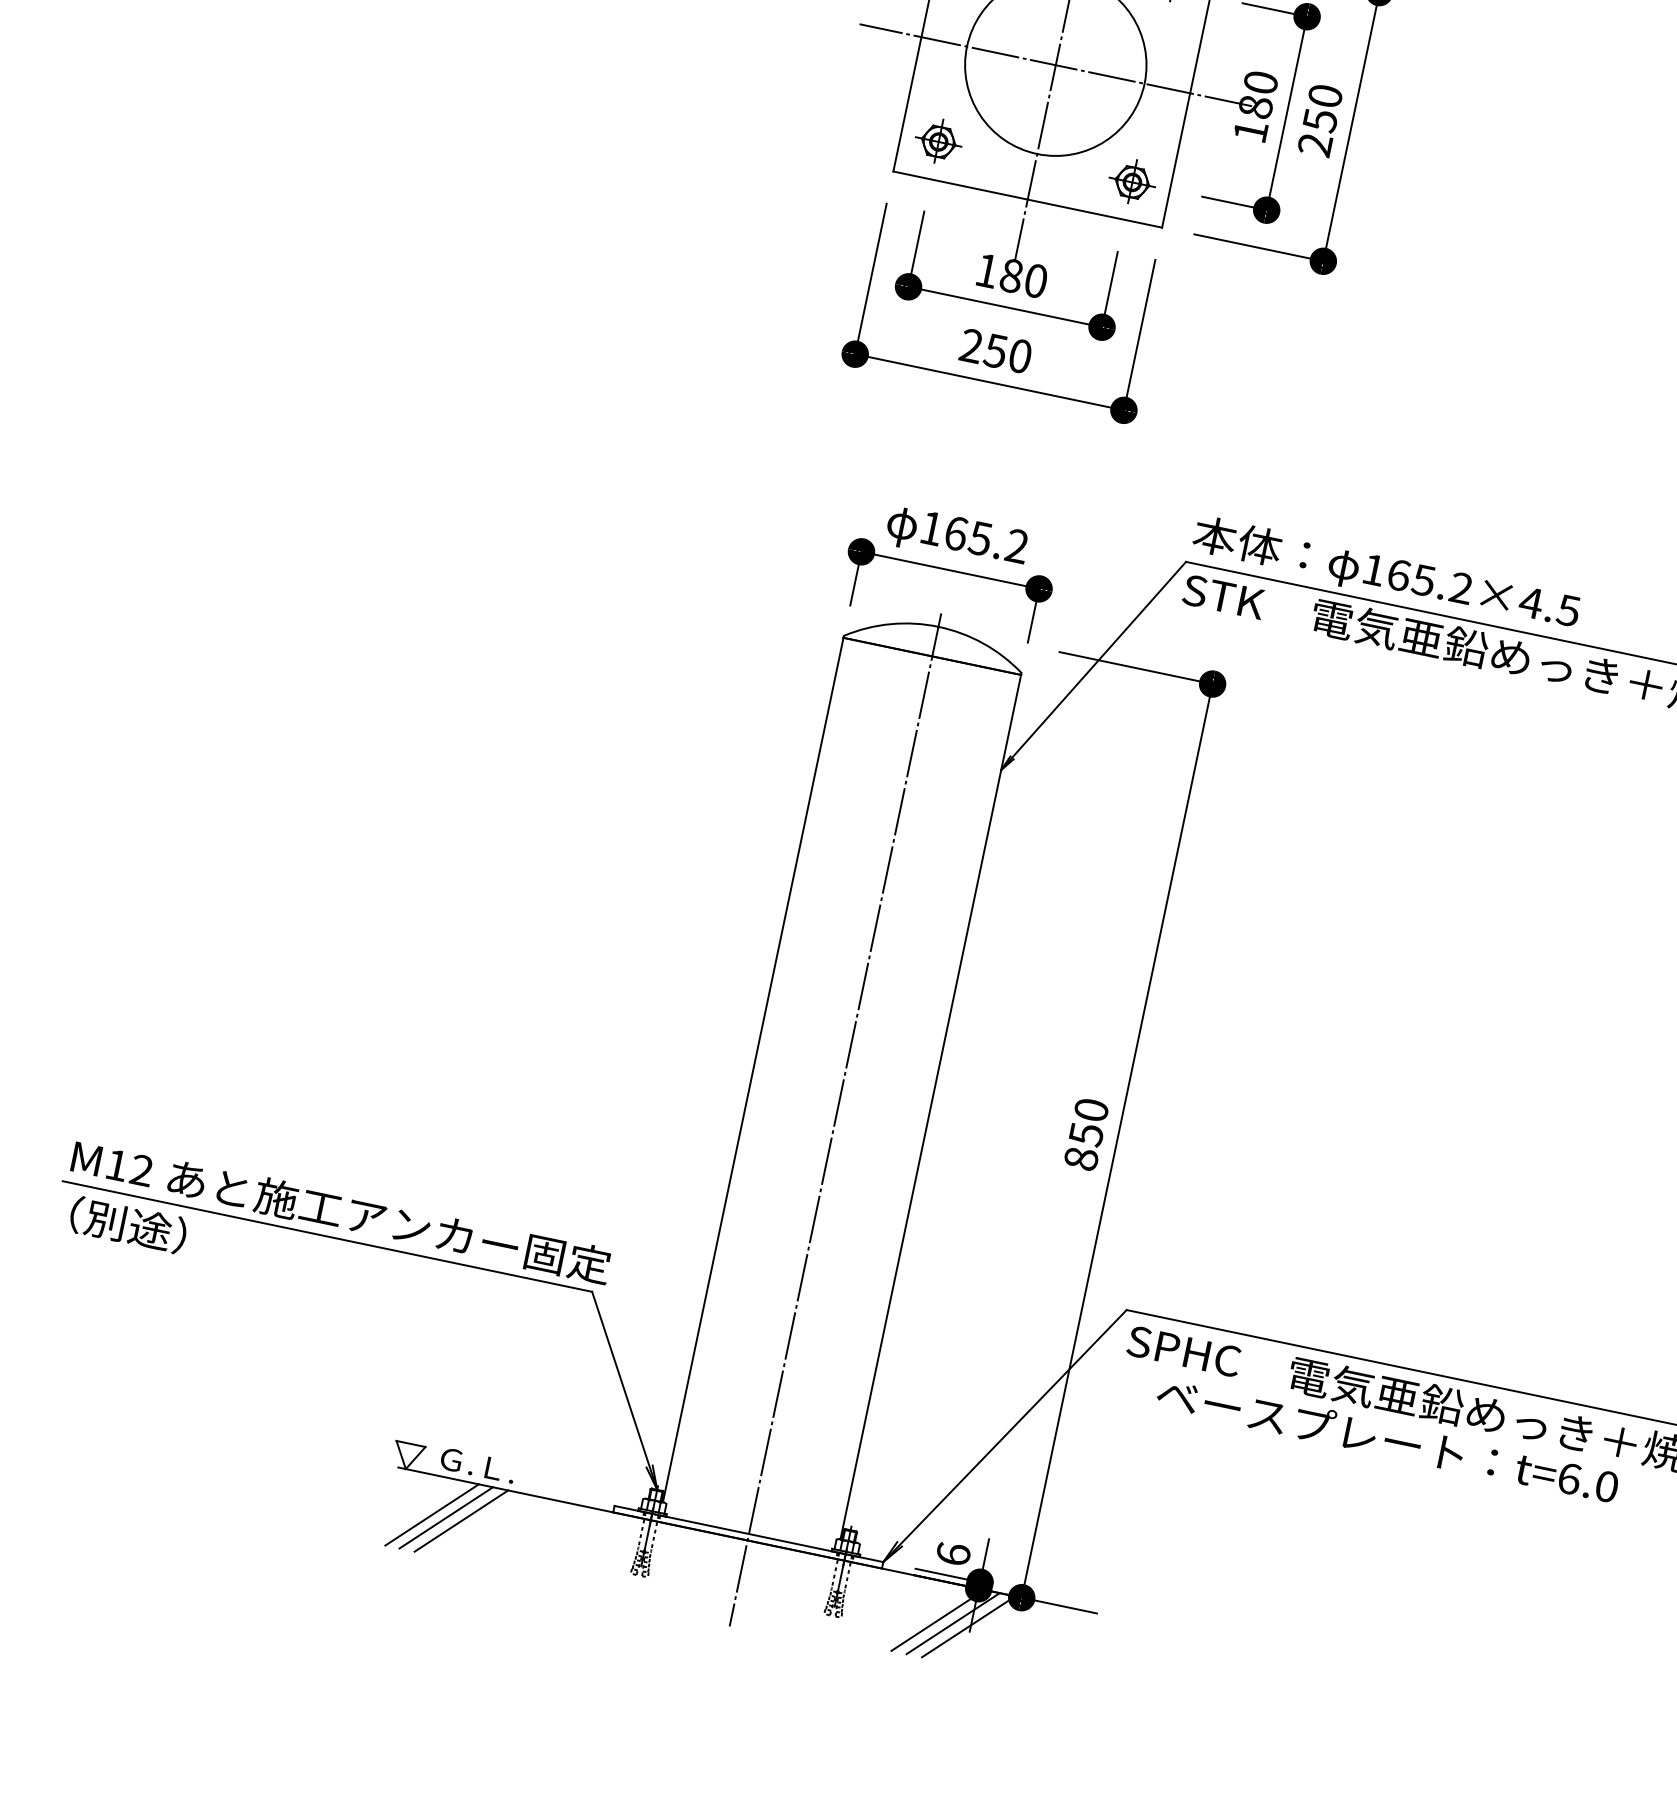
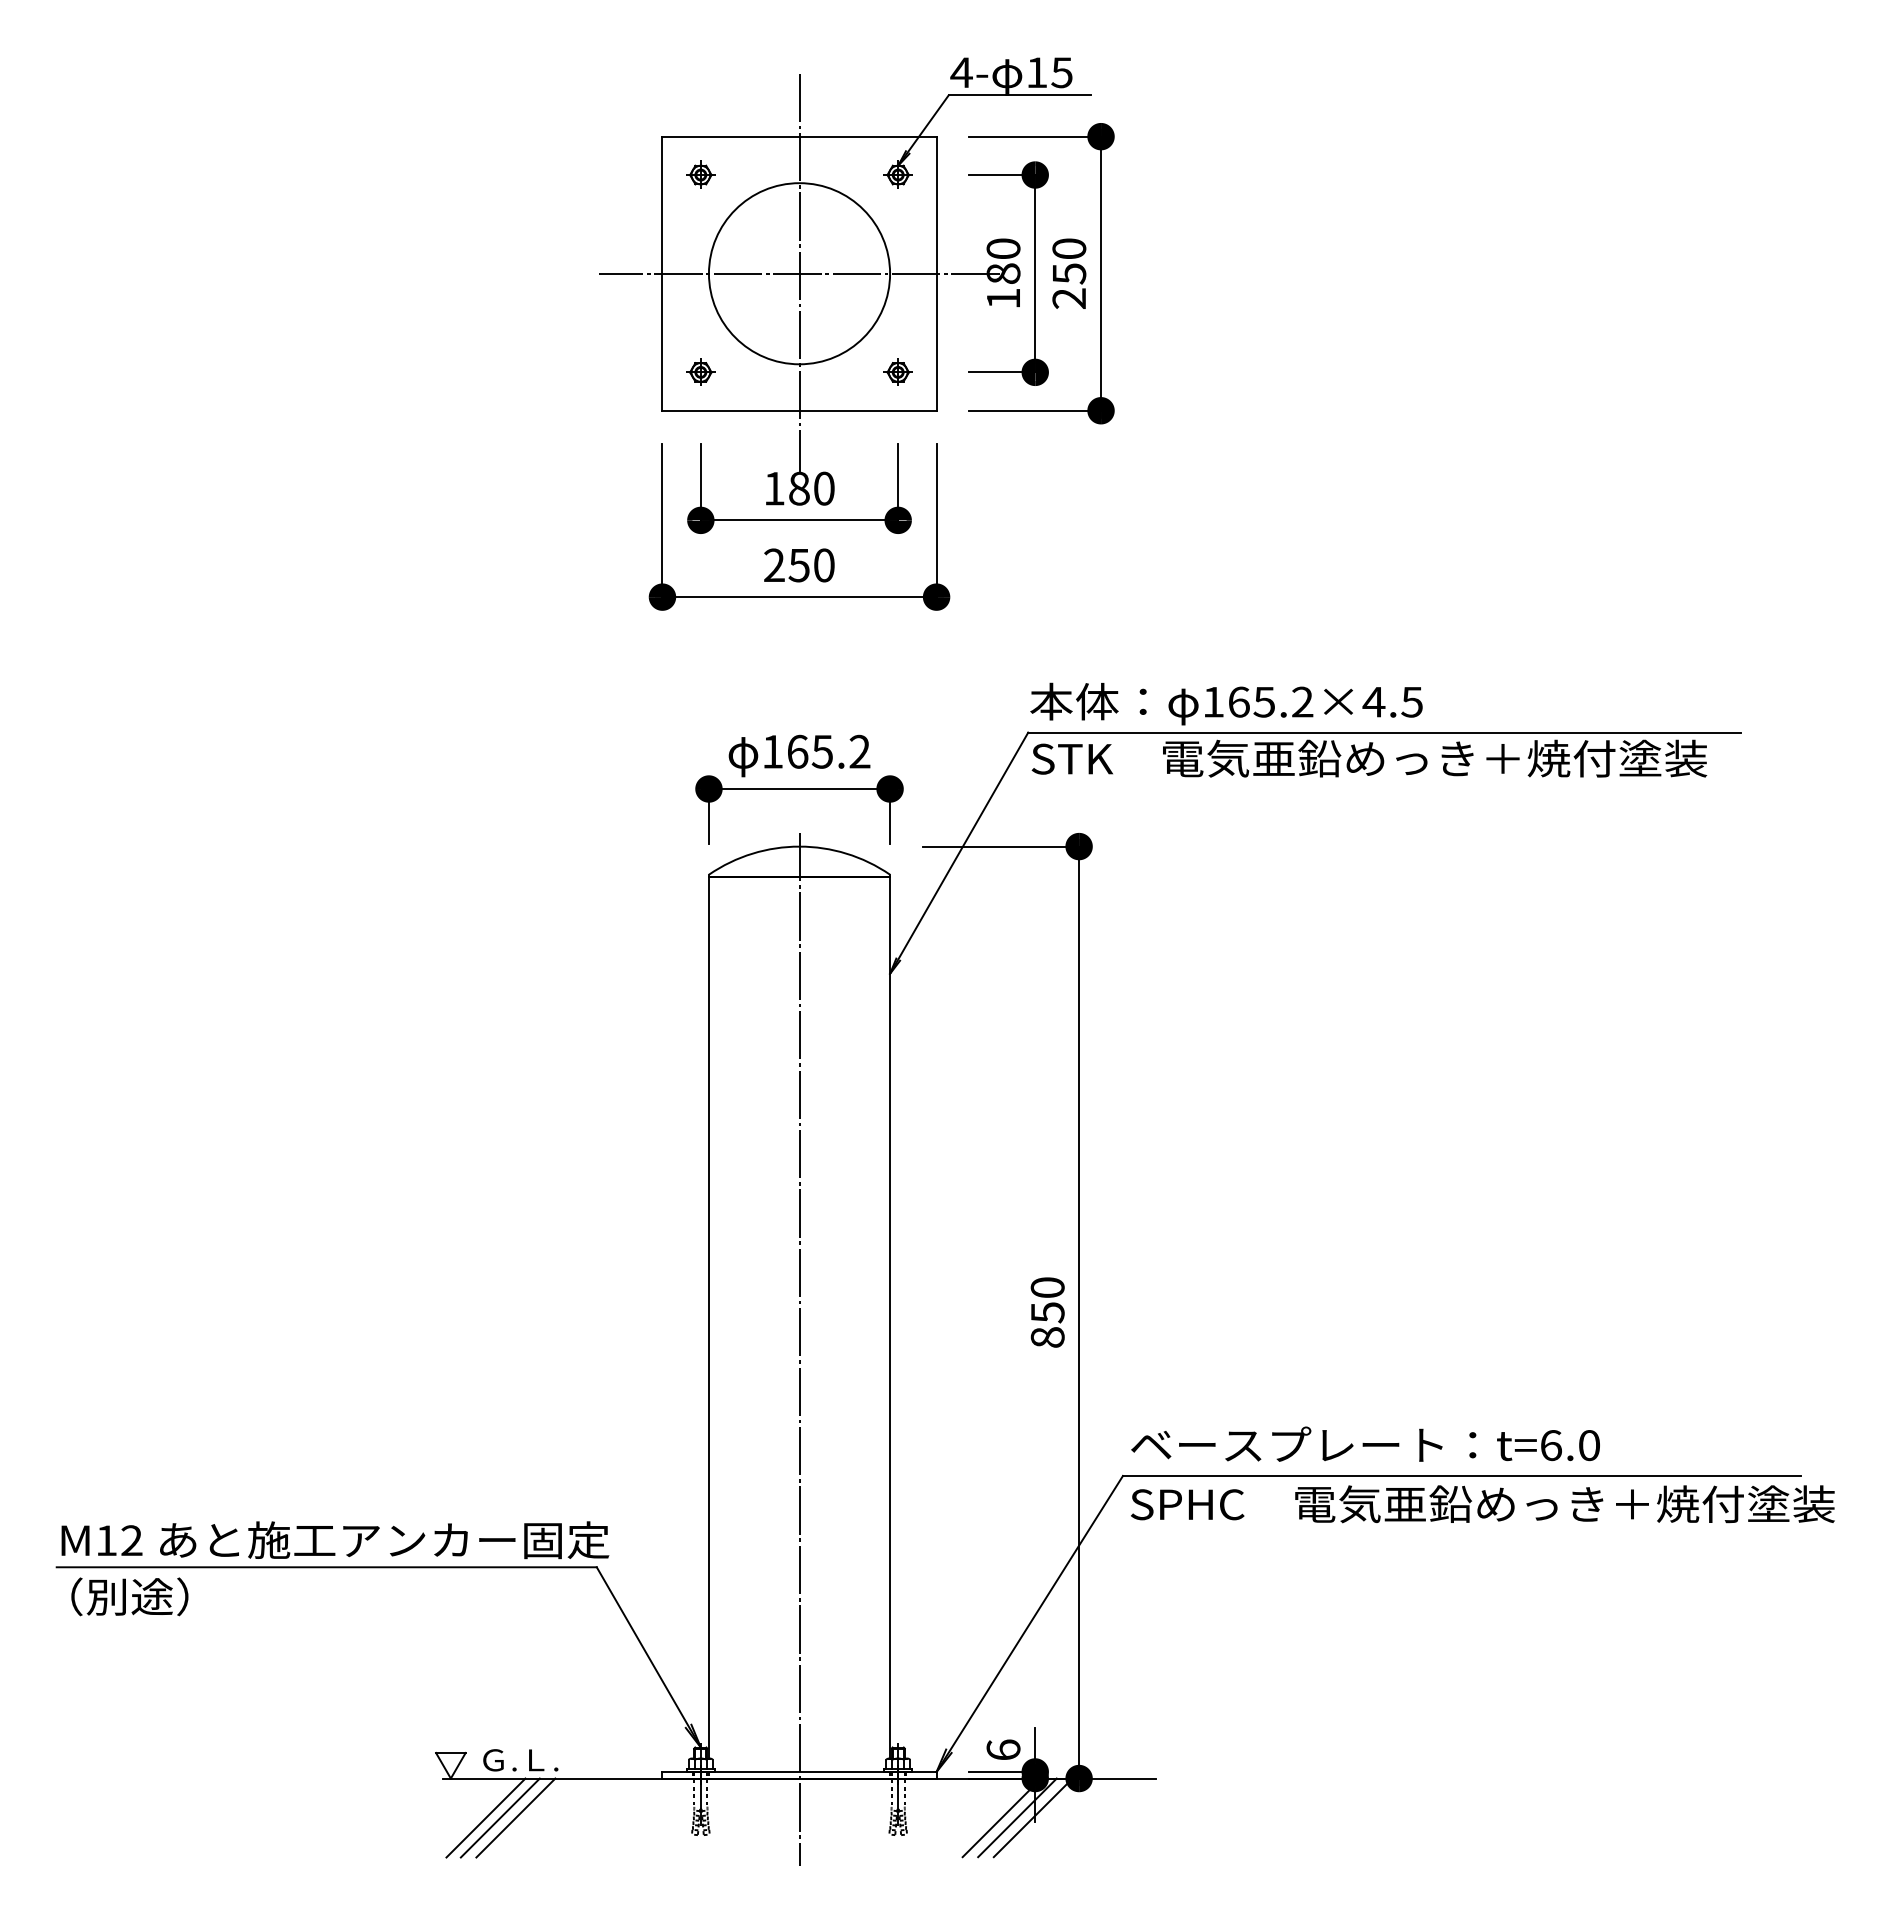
part: (938, 140) -> (700, 371), size x0.62
part: (1131, 181) -> (897, 371), size x0.62
text: (1387, 1438) -> (1365, 1443), moved

